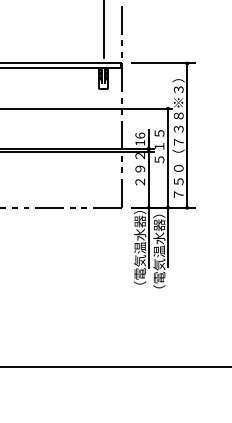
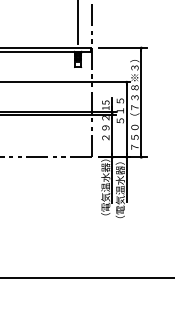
text: (140, 135) -> (106, 102), 16 -> 15

